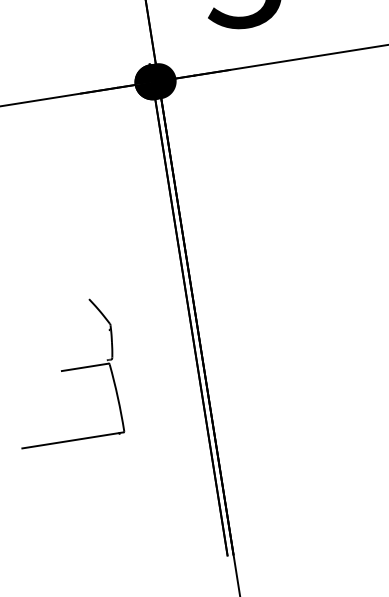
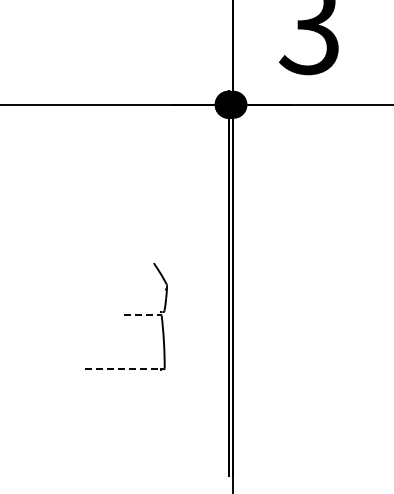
line: (86, 366) -> (143, 314), solid -> dashed
line: (73, 440) -> (124, 369), solid -> dashed

